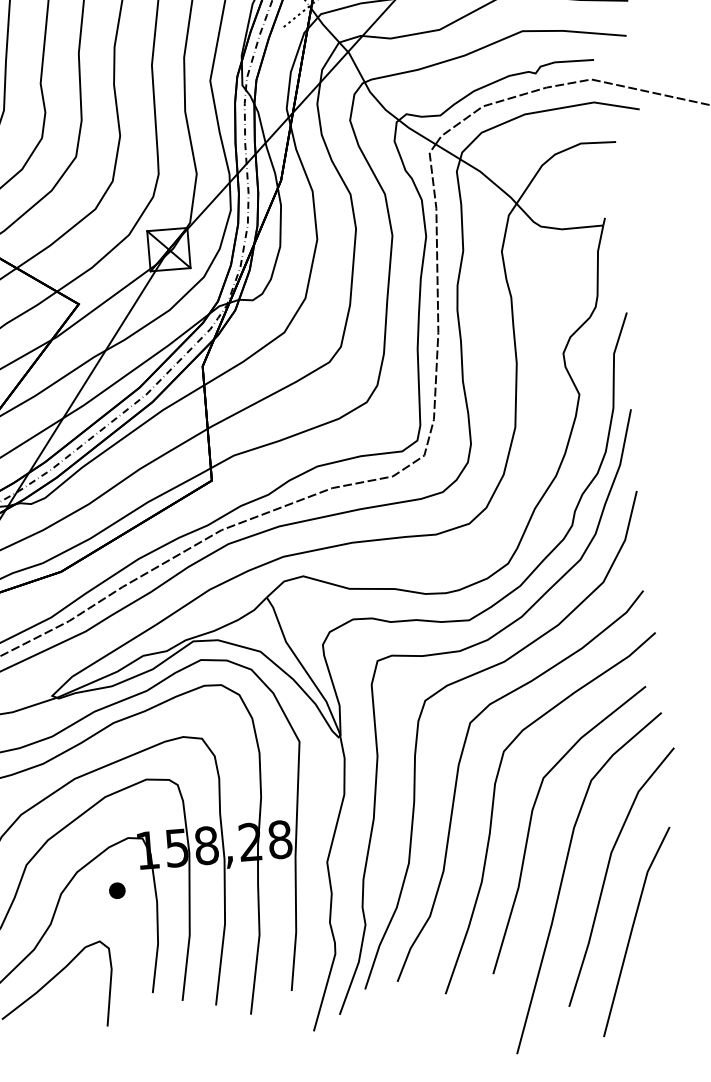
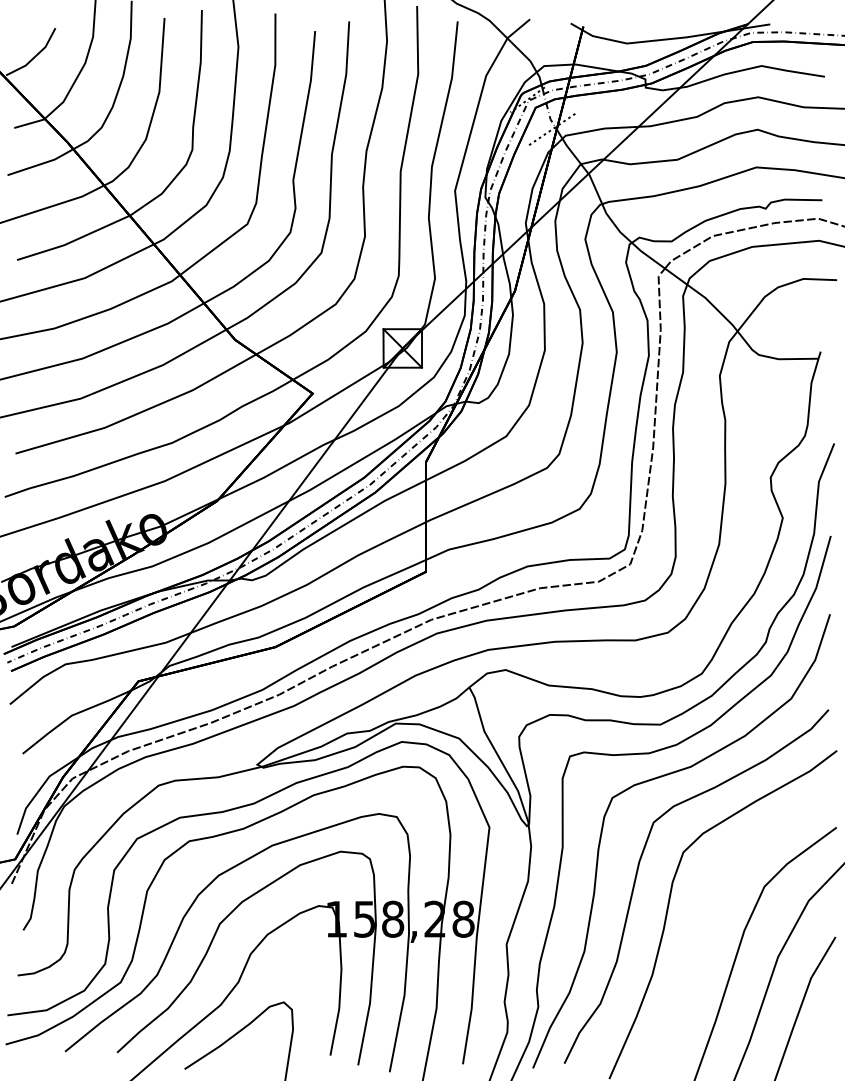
curve: (531, 821) -> (704, 921), removed
part: (117, 890) -> (304, 955), removed

